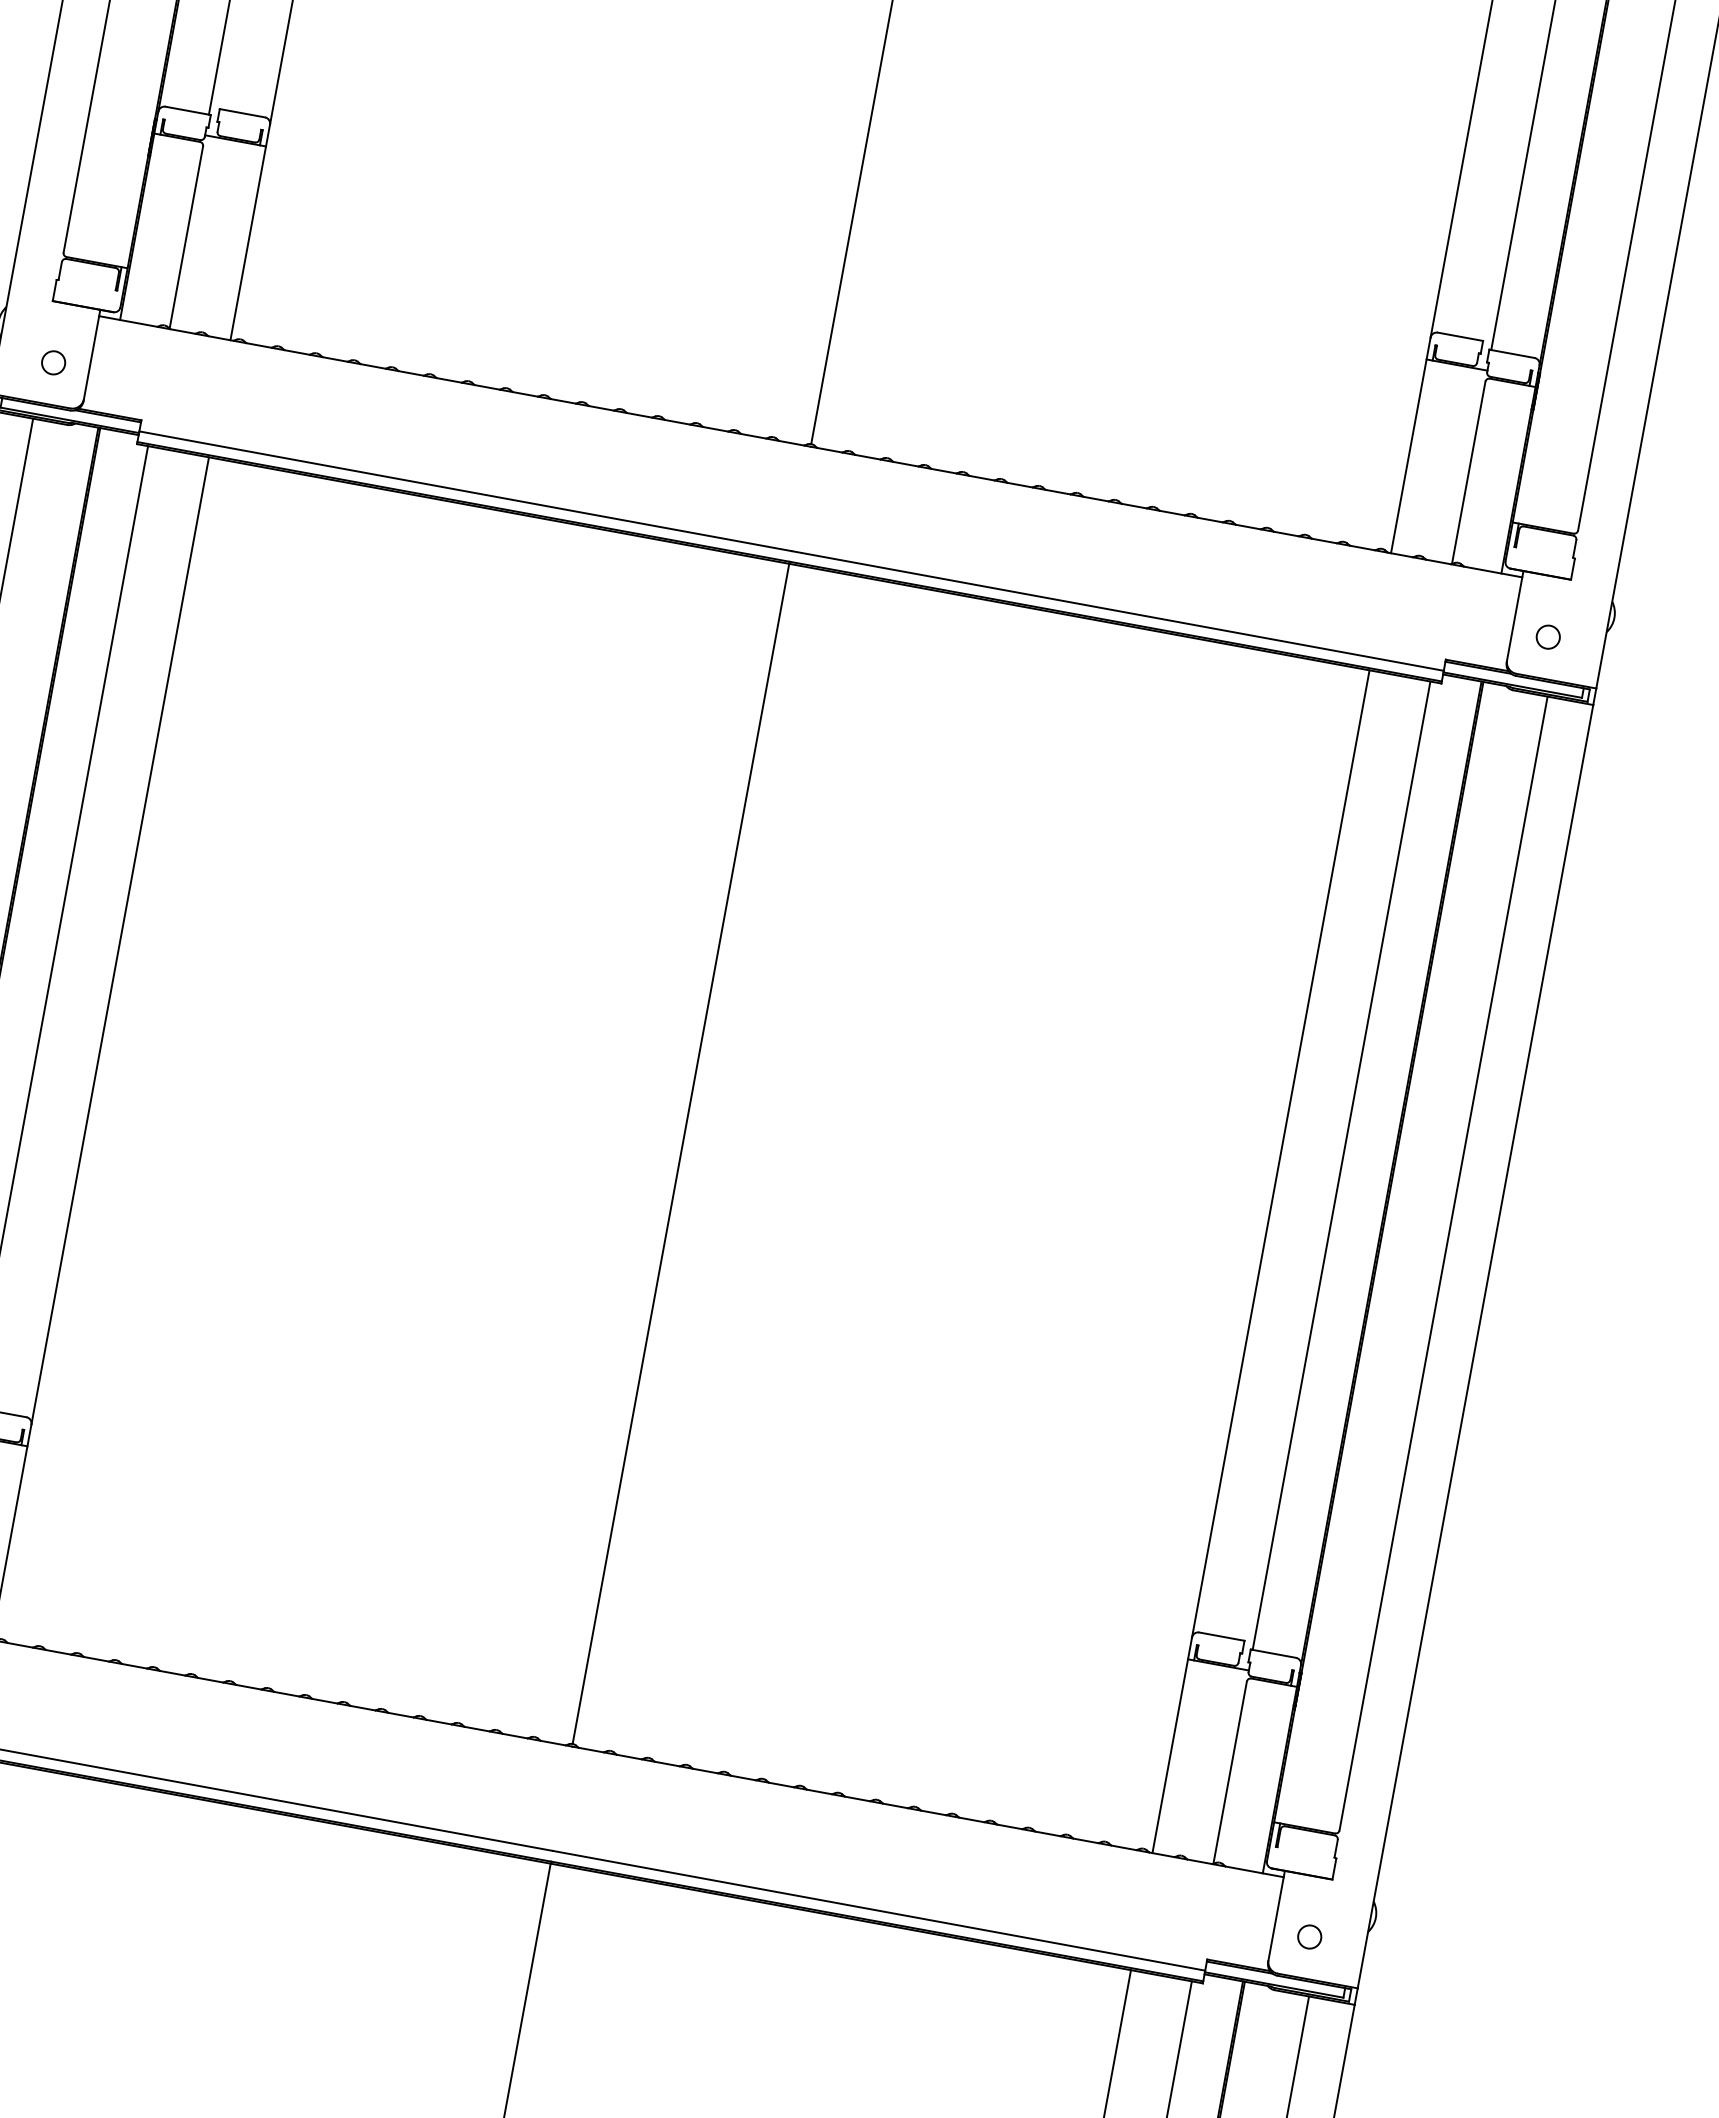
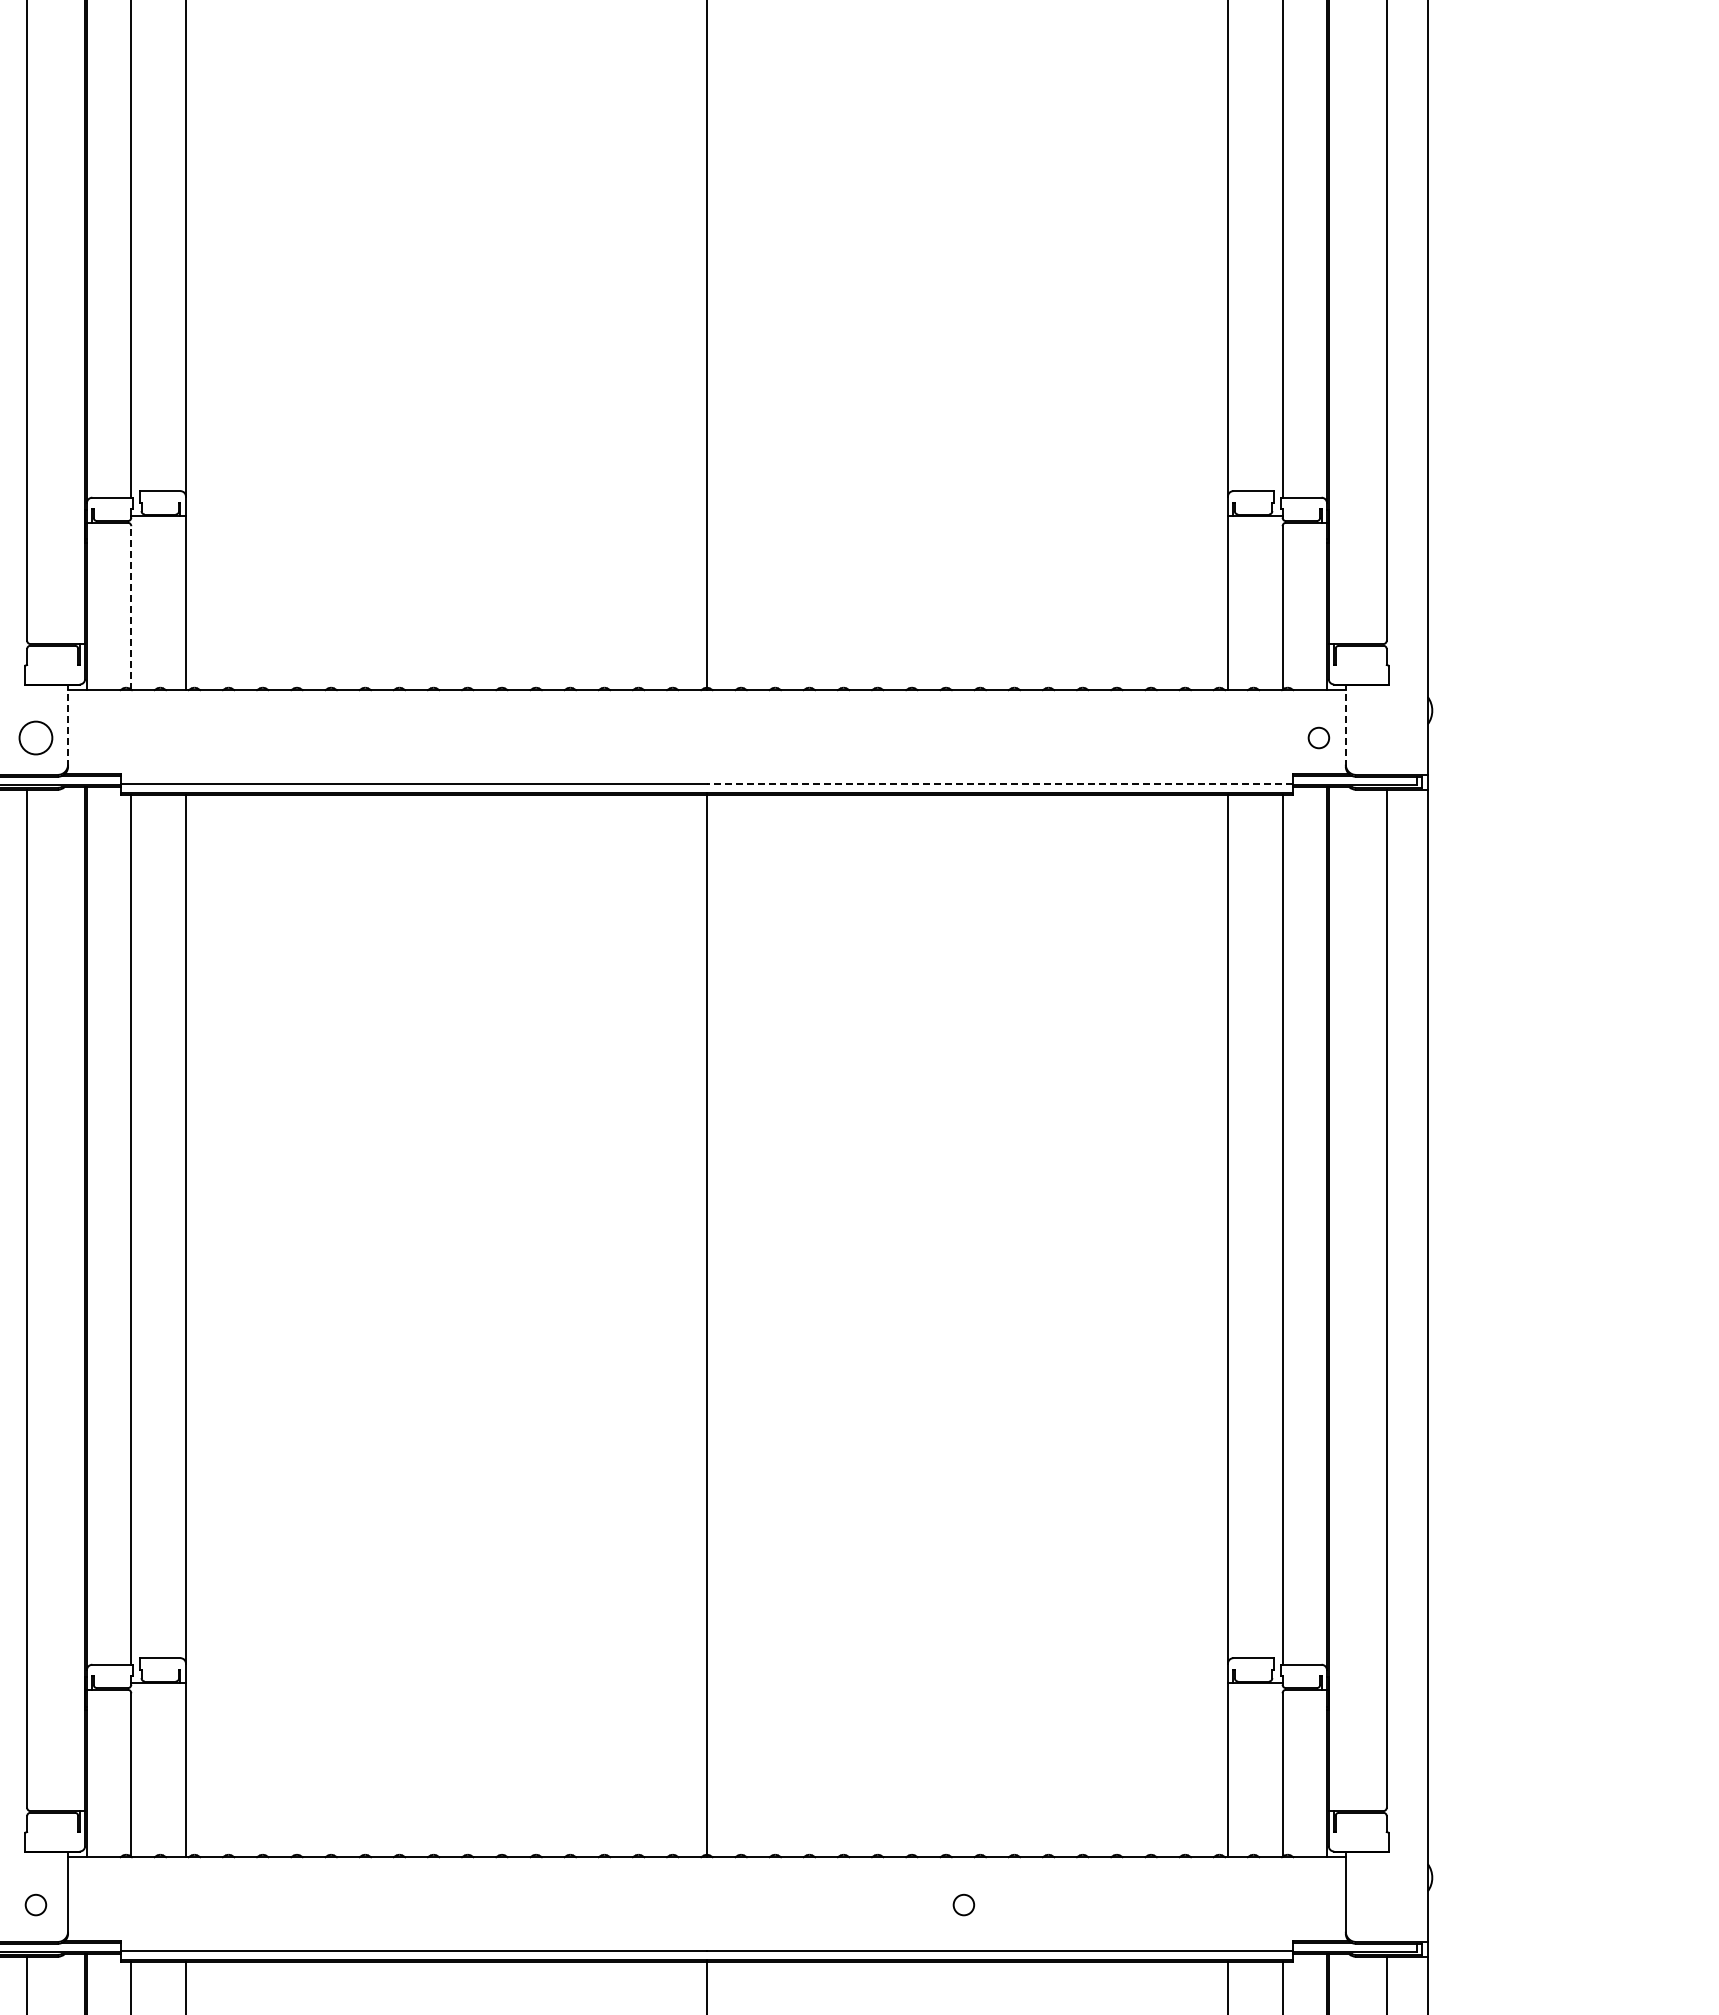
line: (186, 237) -> (131, 607), solid -> dashed
line: (92, 355) -> (68, 725), solid -> dashed
circle: (53, 362) -> (35, 737), size x1.6
line: (1117, 610) -> (999, 783), solid -> dashed
line: (1514, 616) -> (1345, 725), solid -> dashed
circle: (1547, 636) -> (1318, 737), moved
circle: (1309, 1936) -> (963, 1904), moved

